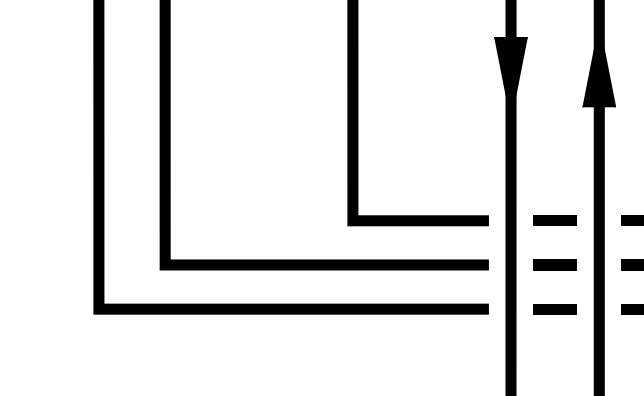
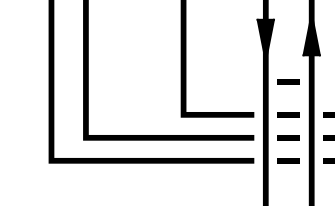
line: (554, 156) -> (288, 81), added

